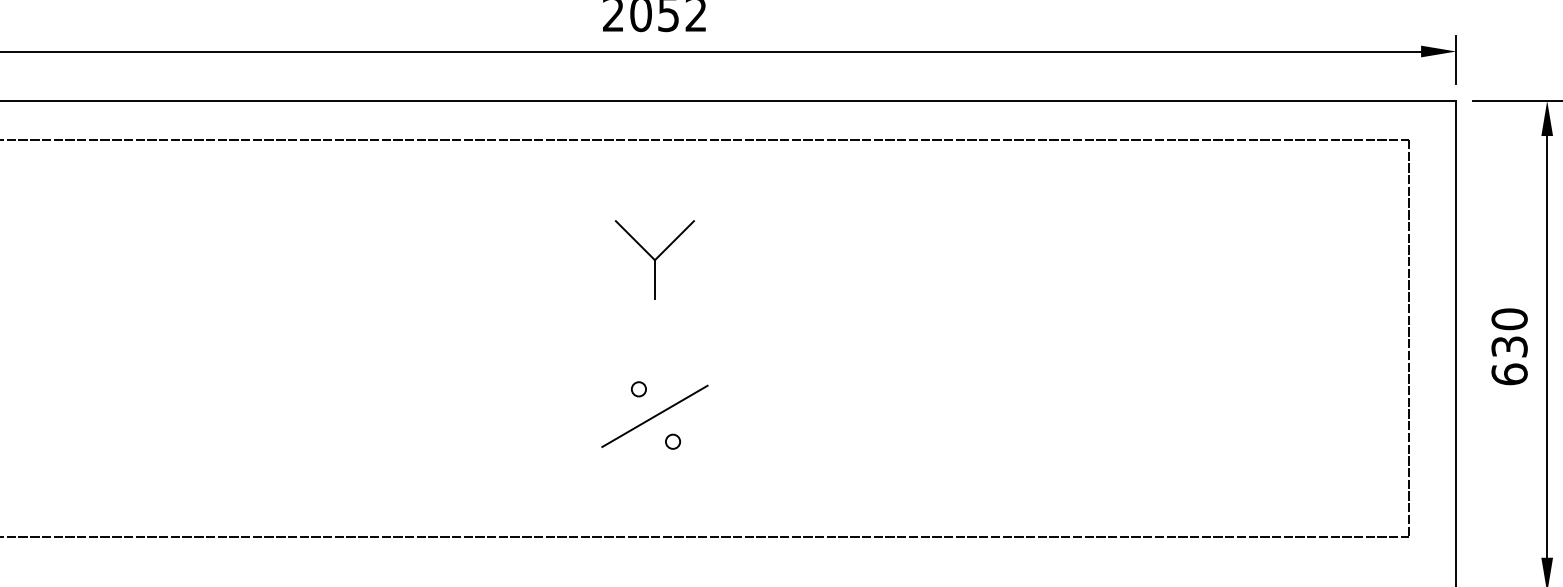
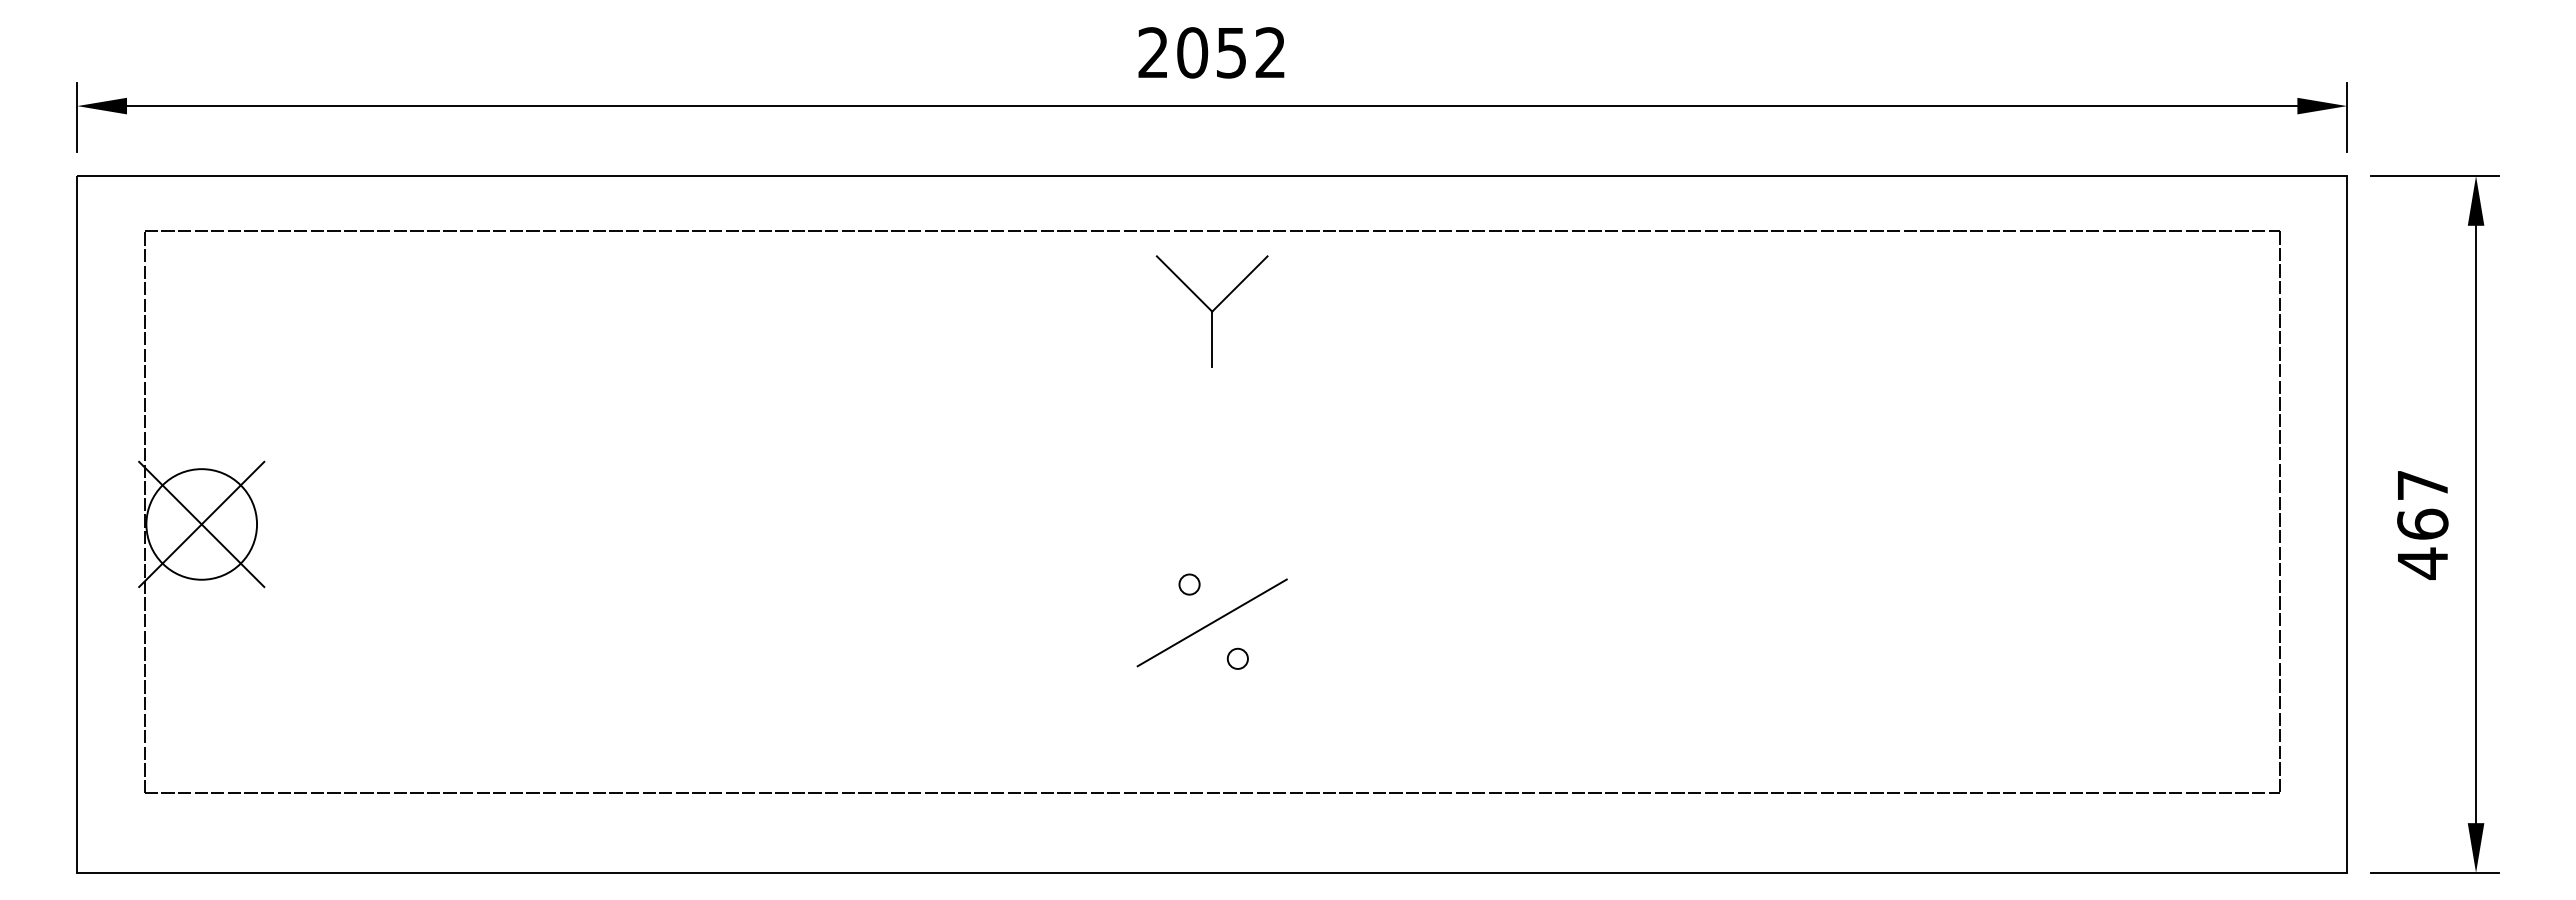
part: (654, 260) -> (1211, 311), moved
text: (1509, 346) -> (2422, 524), 630 -> 467

